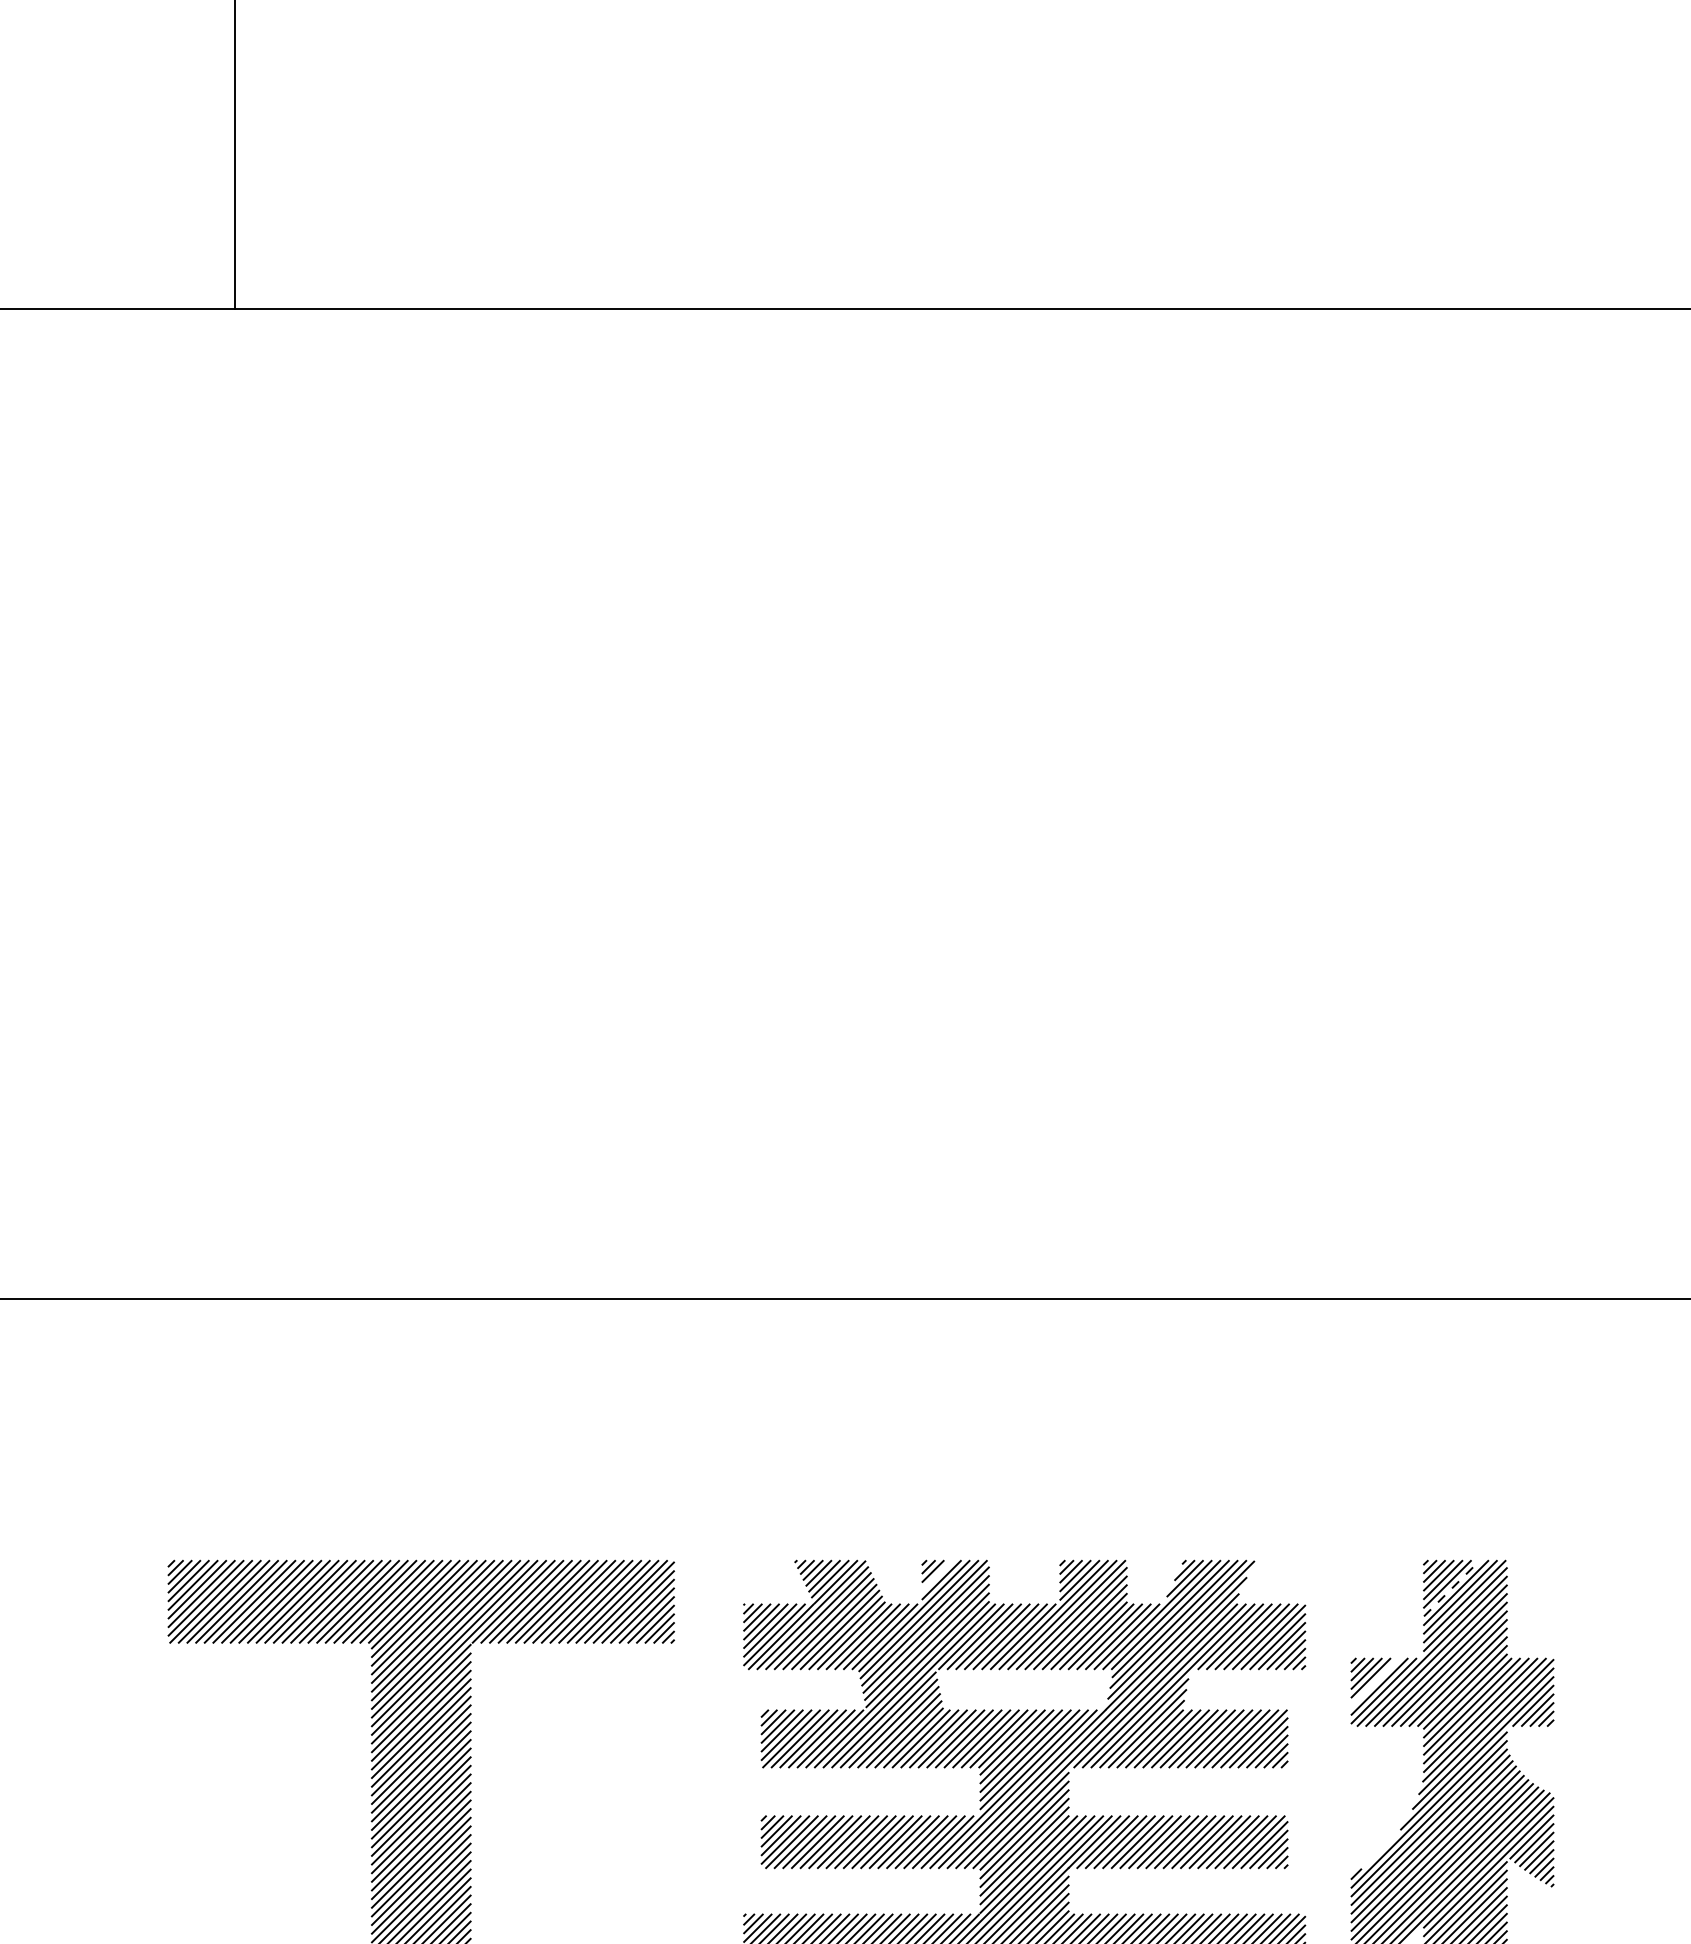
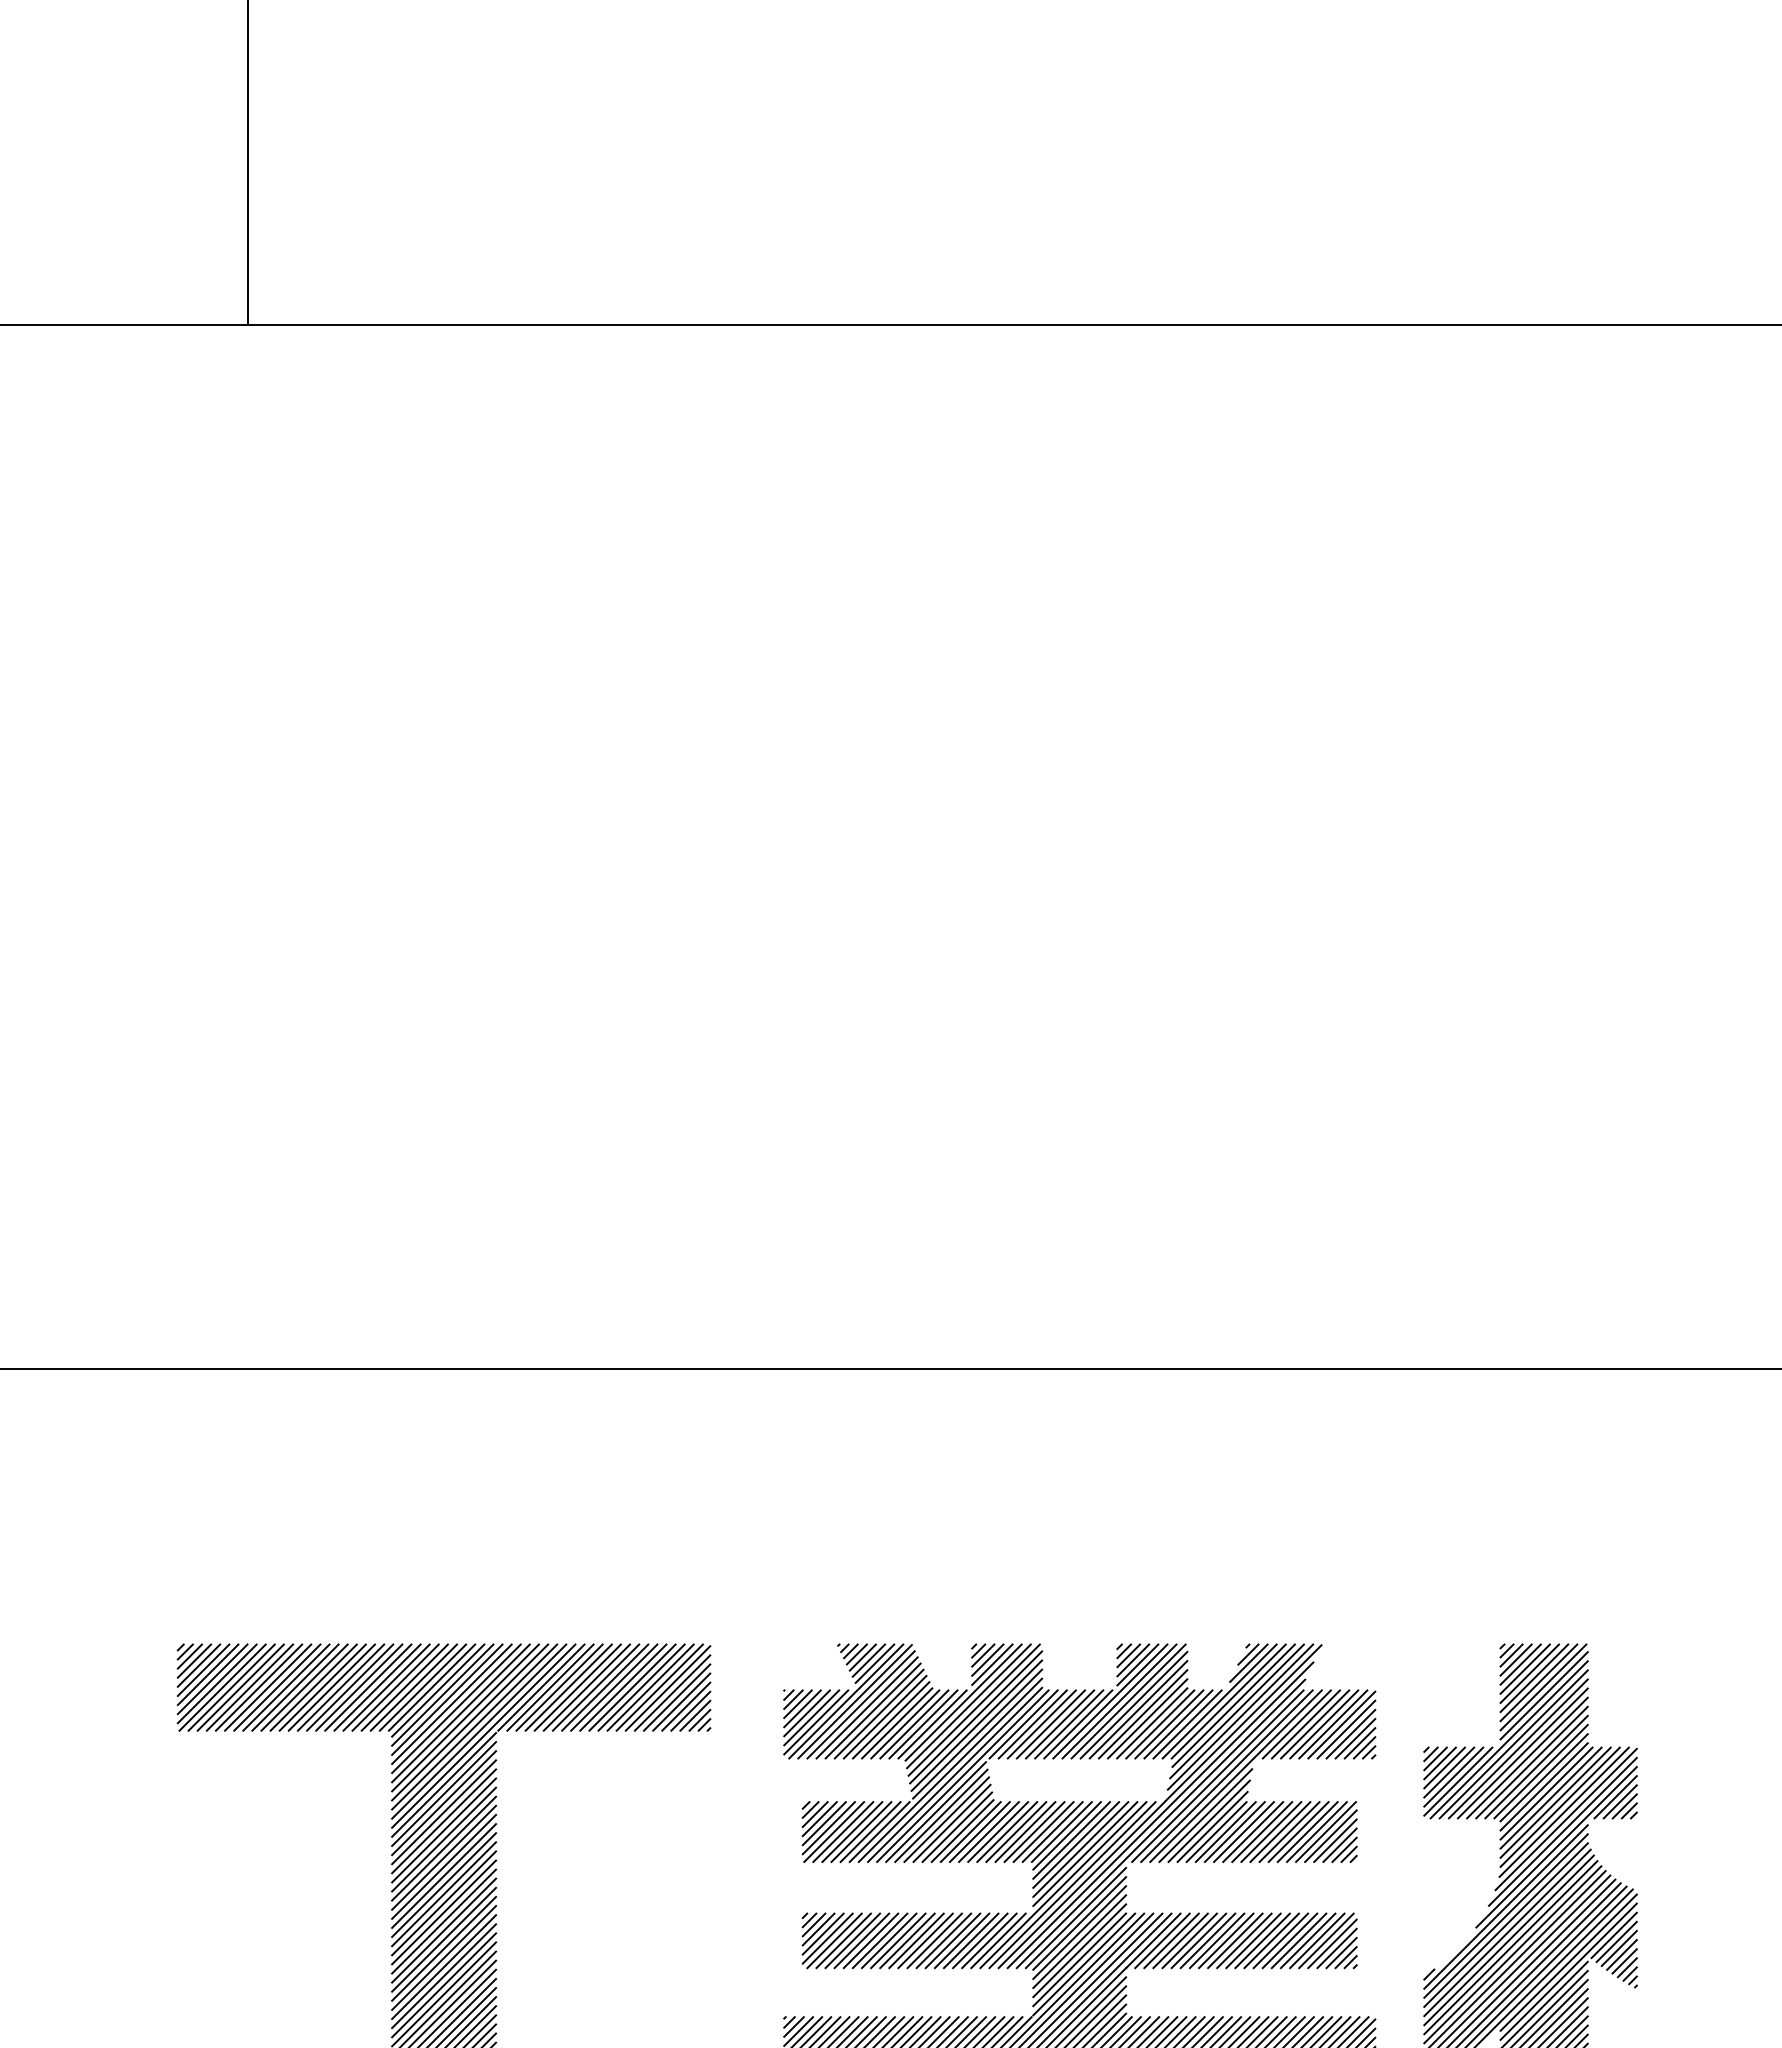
line: (937, 1575) -> (987, 1659), added
line: (1452, 1588) -> (1530, 1673), dashed -> solid
line: (1375, 1682) -> (1449, 1772), added

